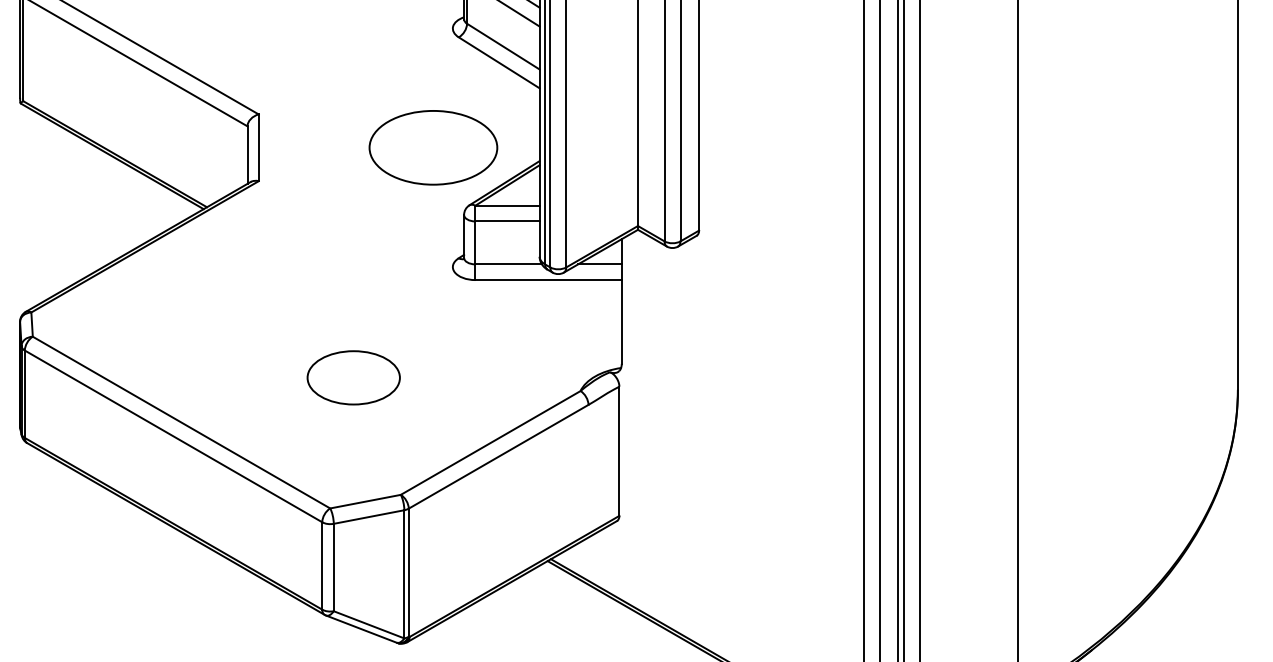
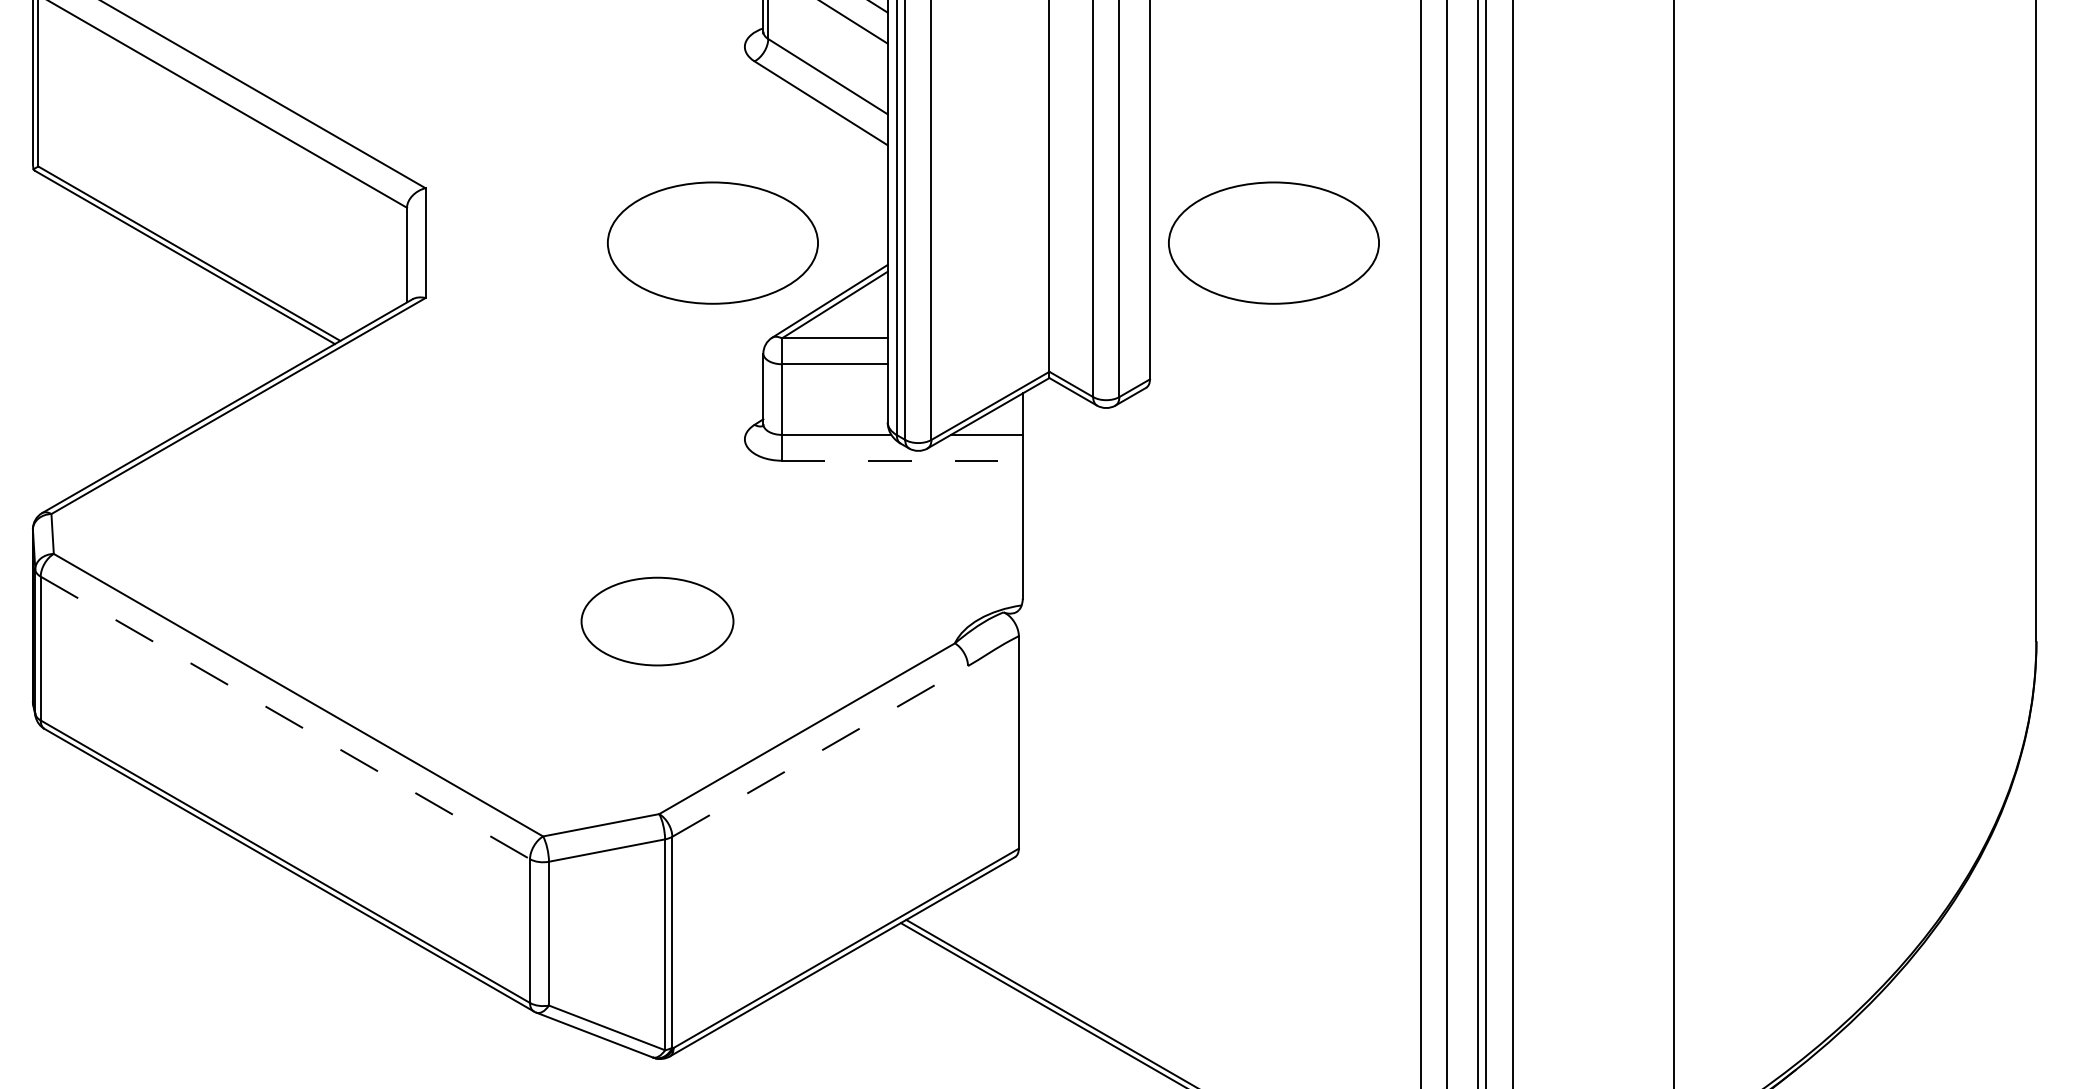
part: (774, 147) -> (1274, 242), added
line: (549, 280) -> (903, 461), solid -> dashed
part: (353, 377) -> (657, 621), moved
line: (173, 436) -> (285, 718), solid -> dashed
line: (498, 456) -> (819, 750), solid -> dashed

